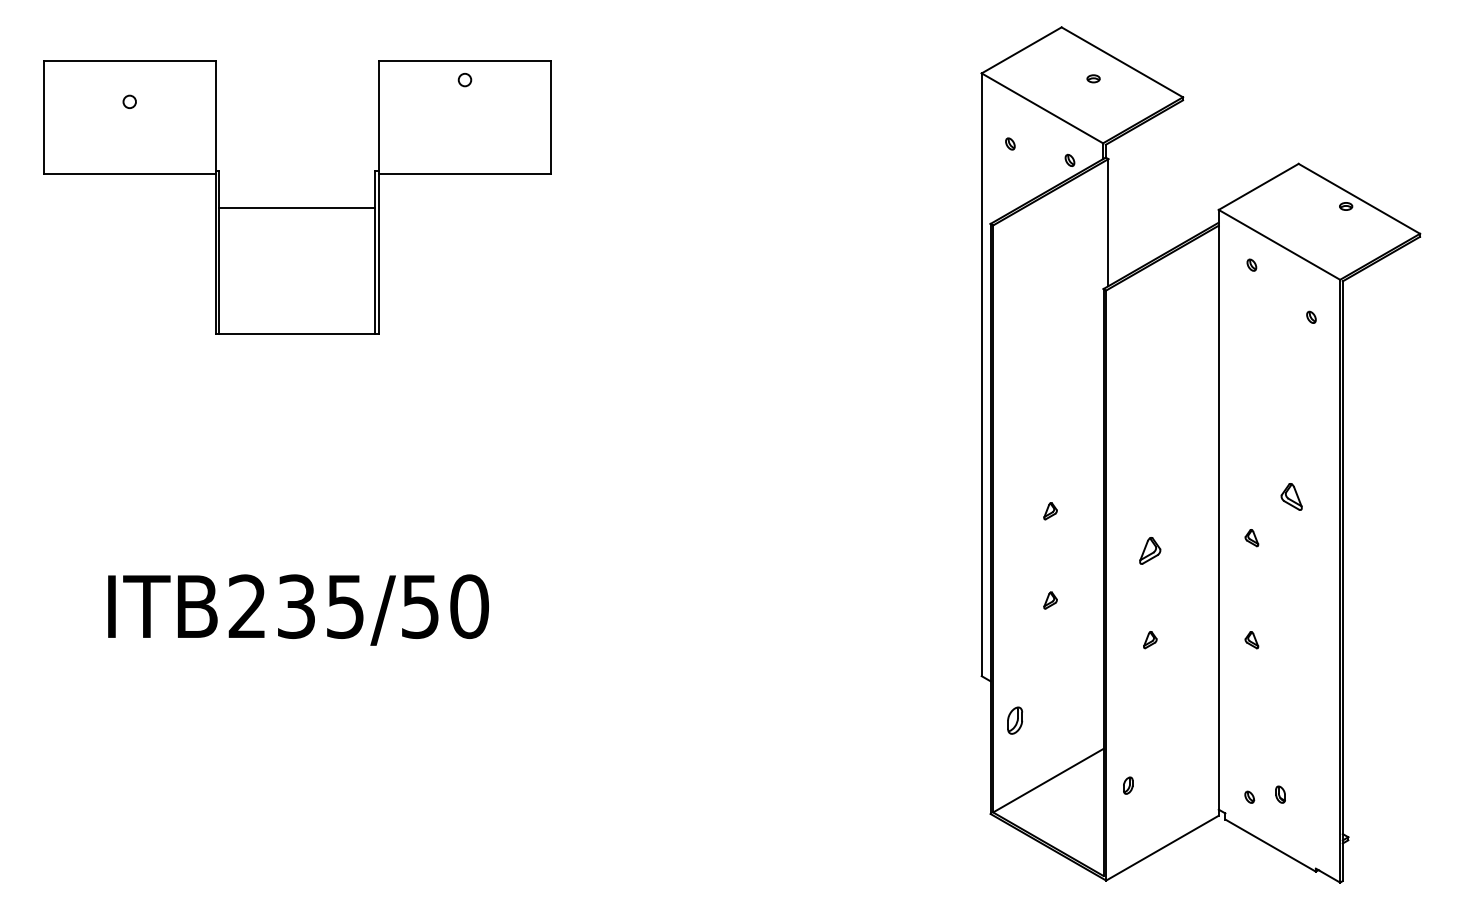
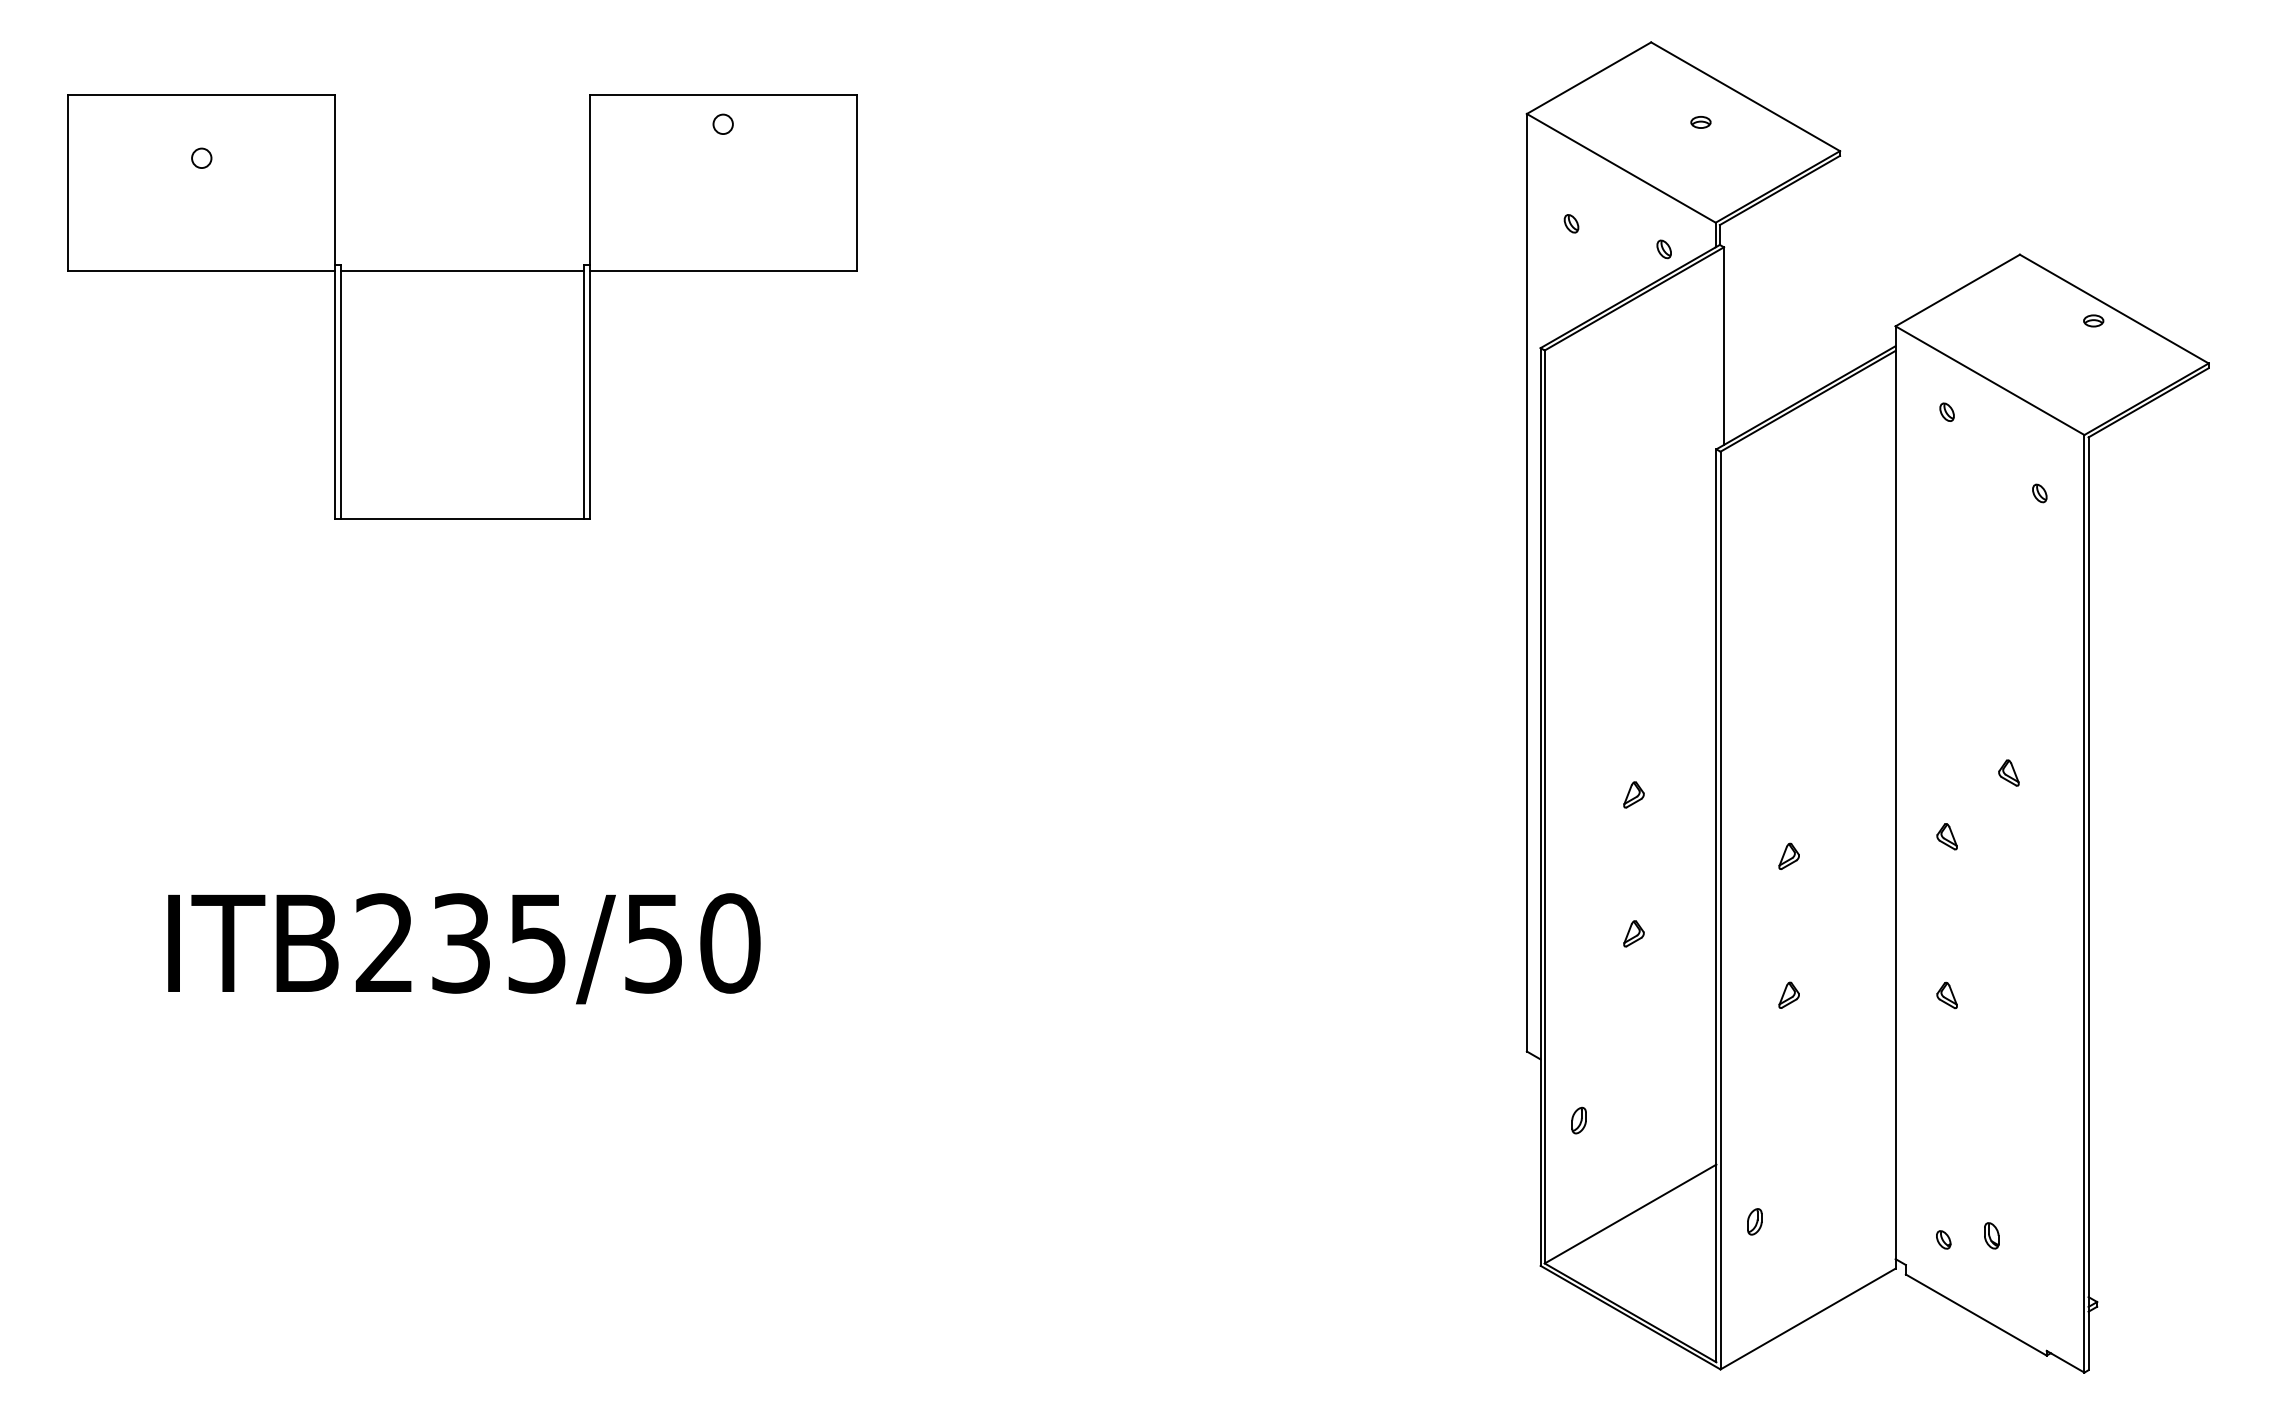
line: (297, 208) -> (462, 271), moved
part: (1291, 497) -> (2008, 773), size x0.62
part: (1150, 550) -> (1789, 856), size x0.62
part: (1015, 720) -> (1579, 1120), size x0.62

